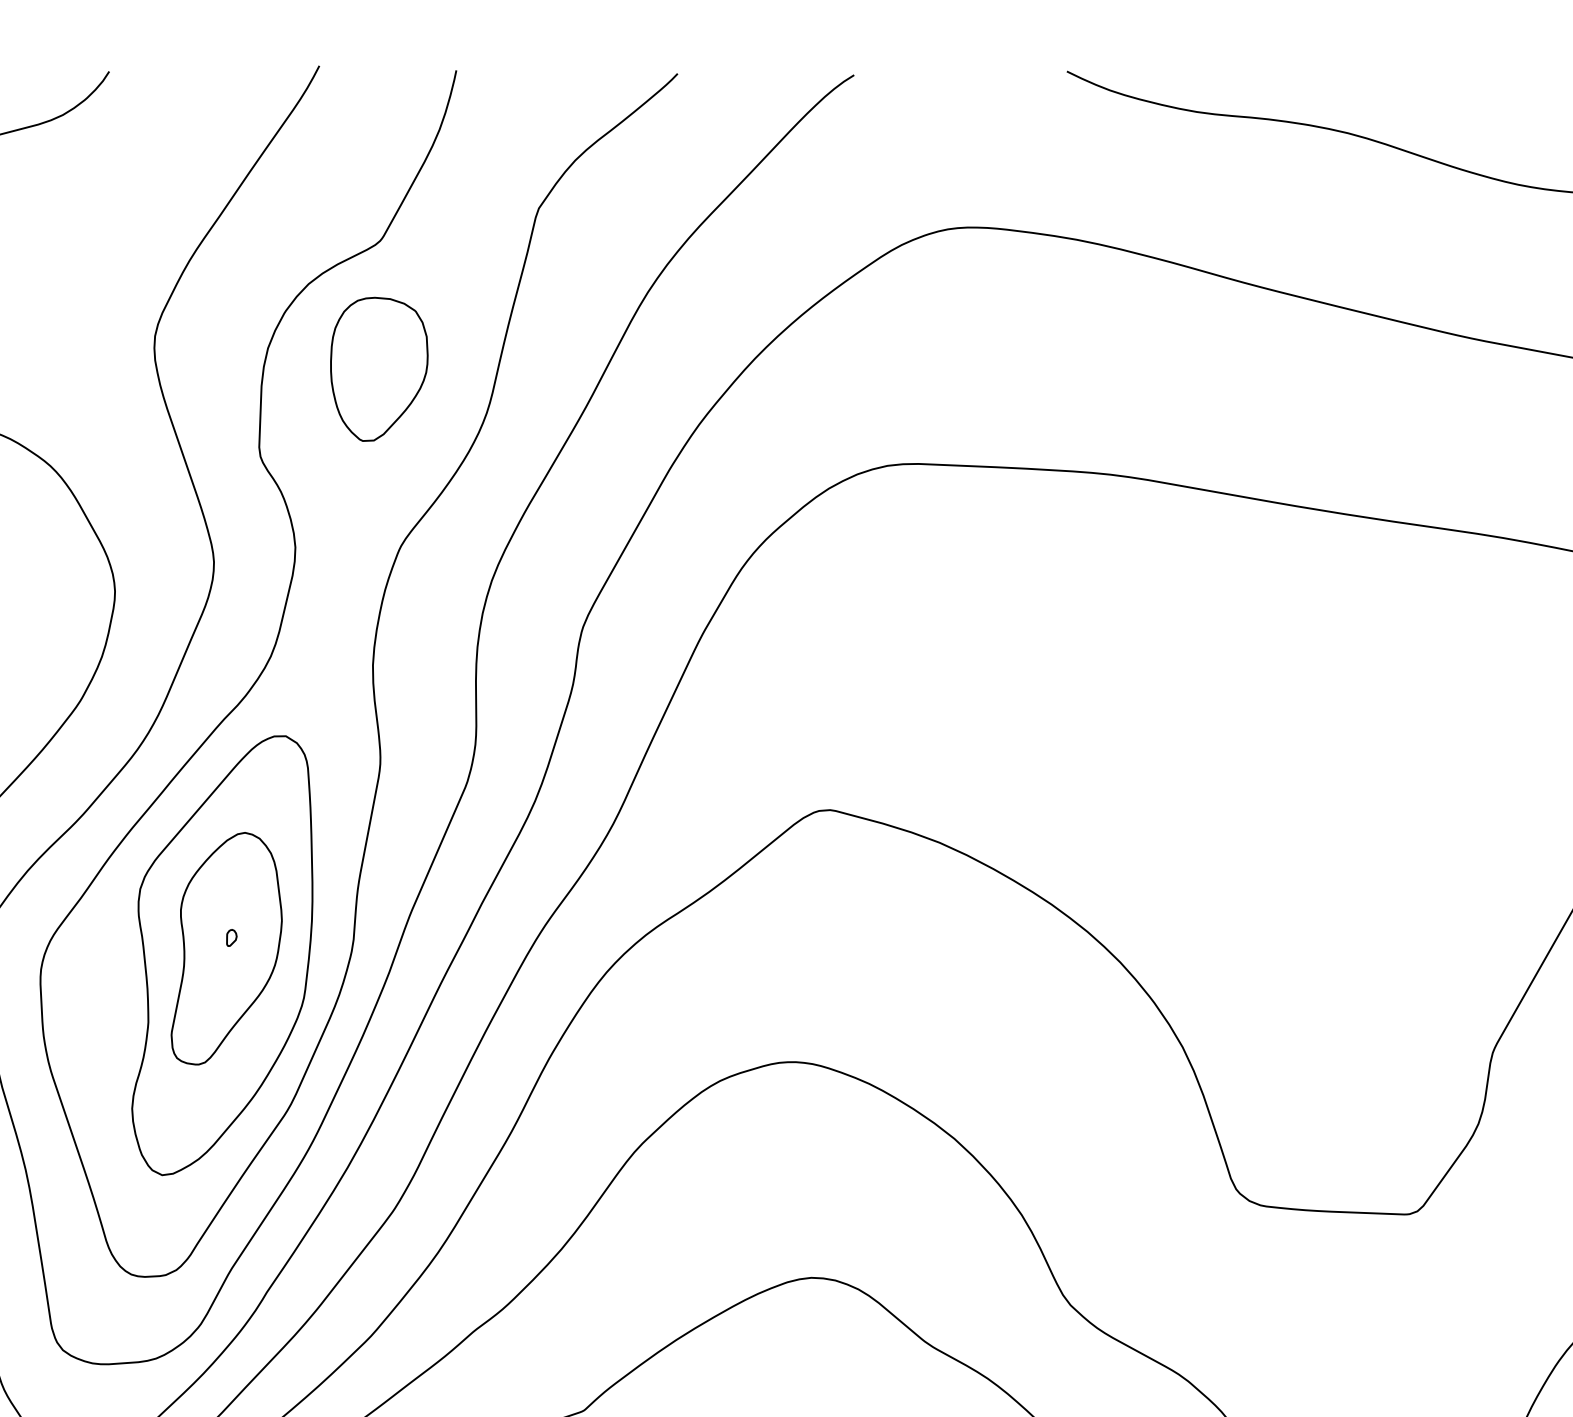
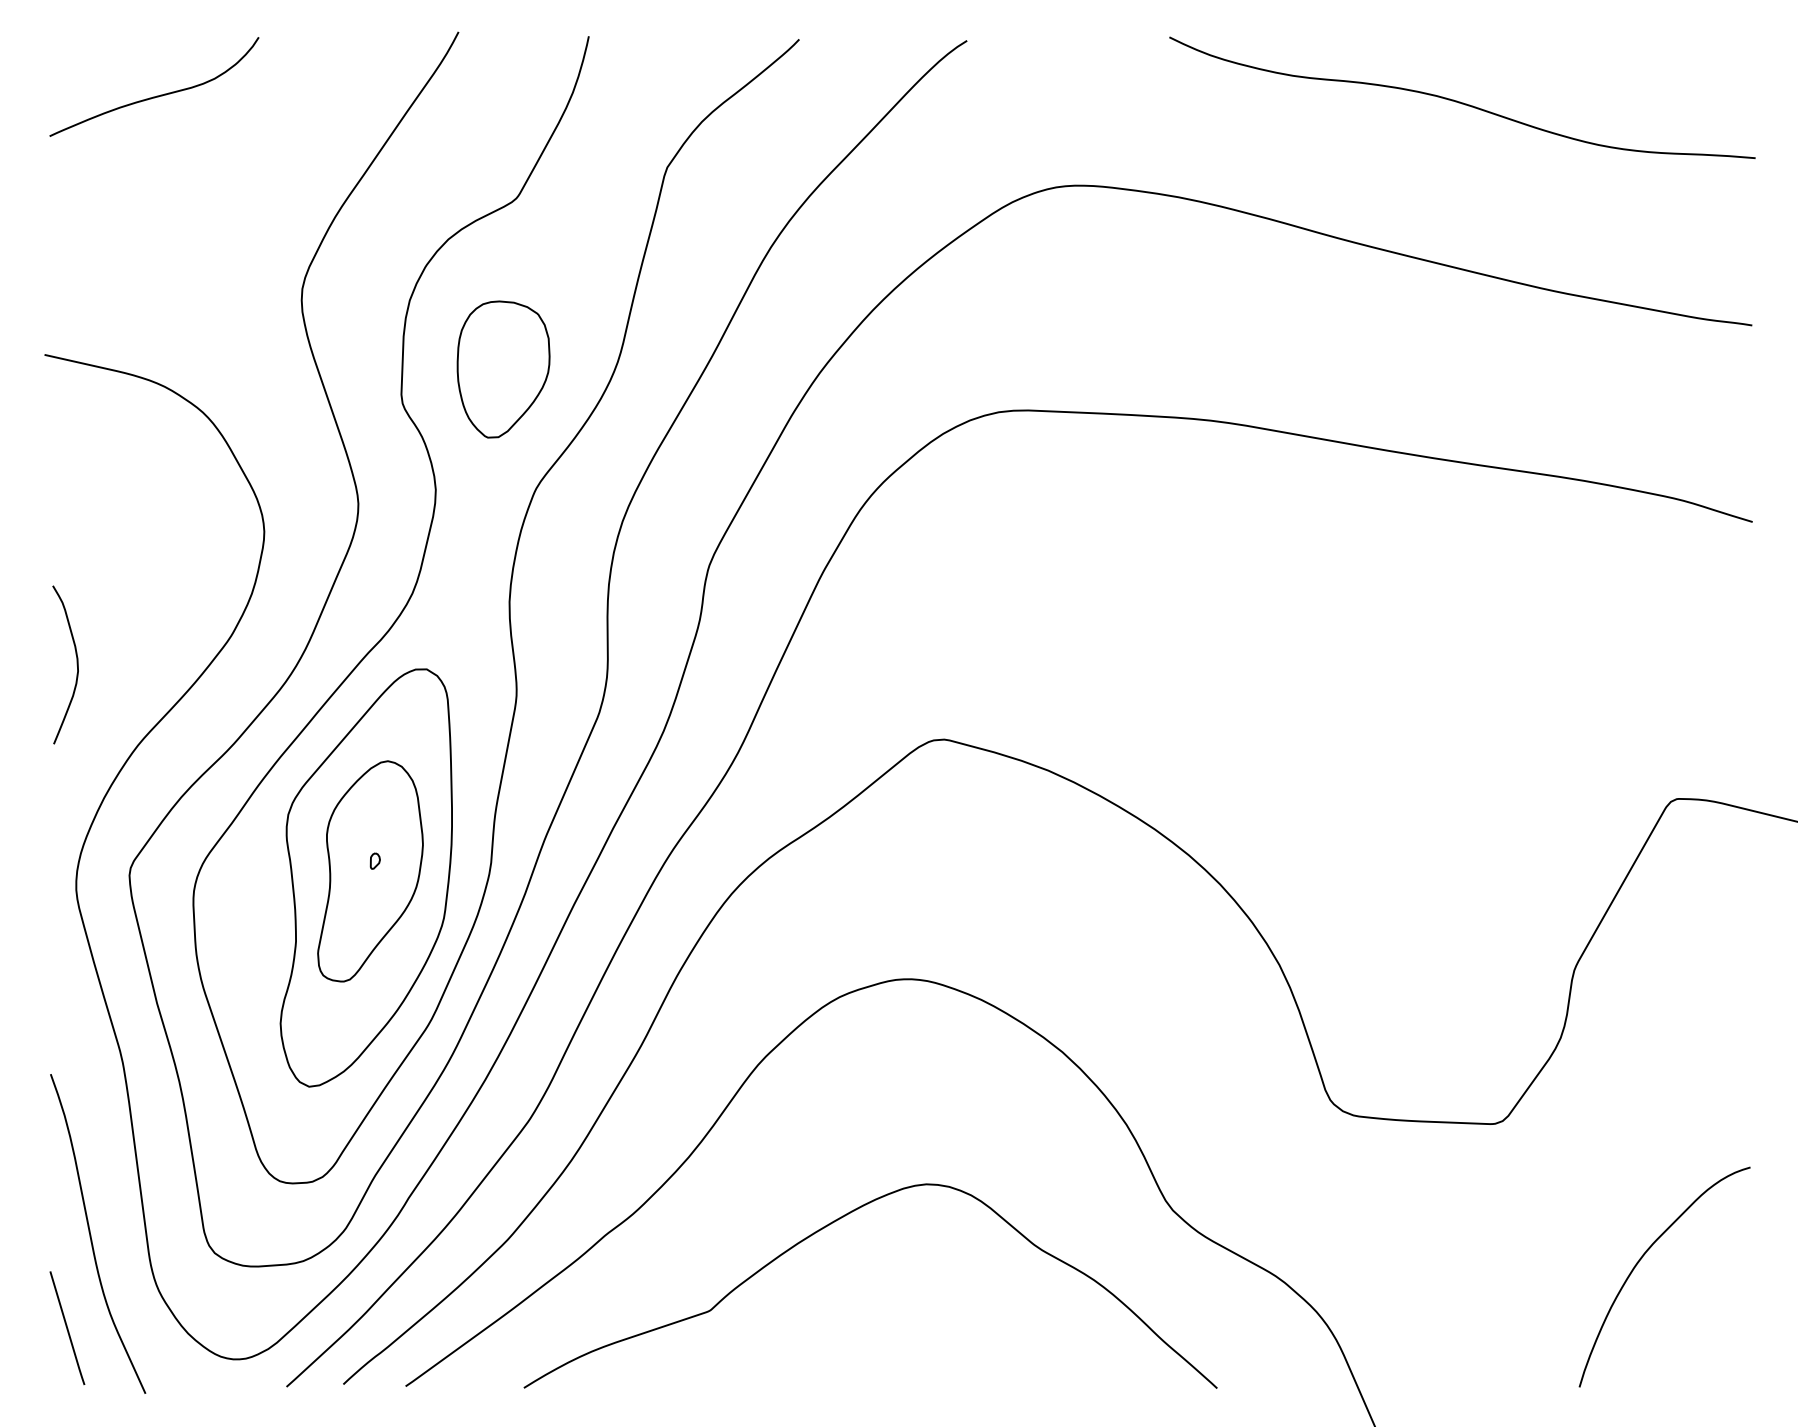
part: (379, 369) -> (503, 369), moved

